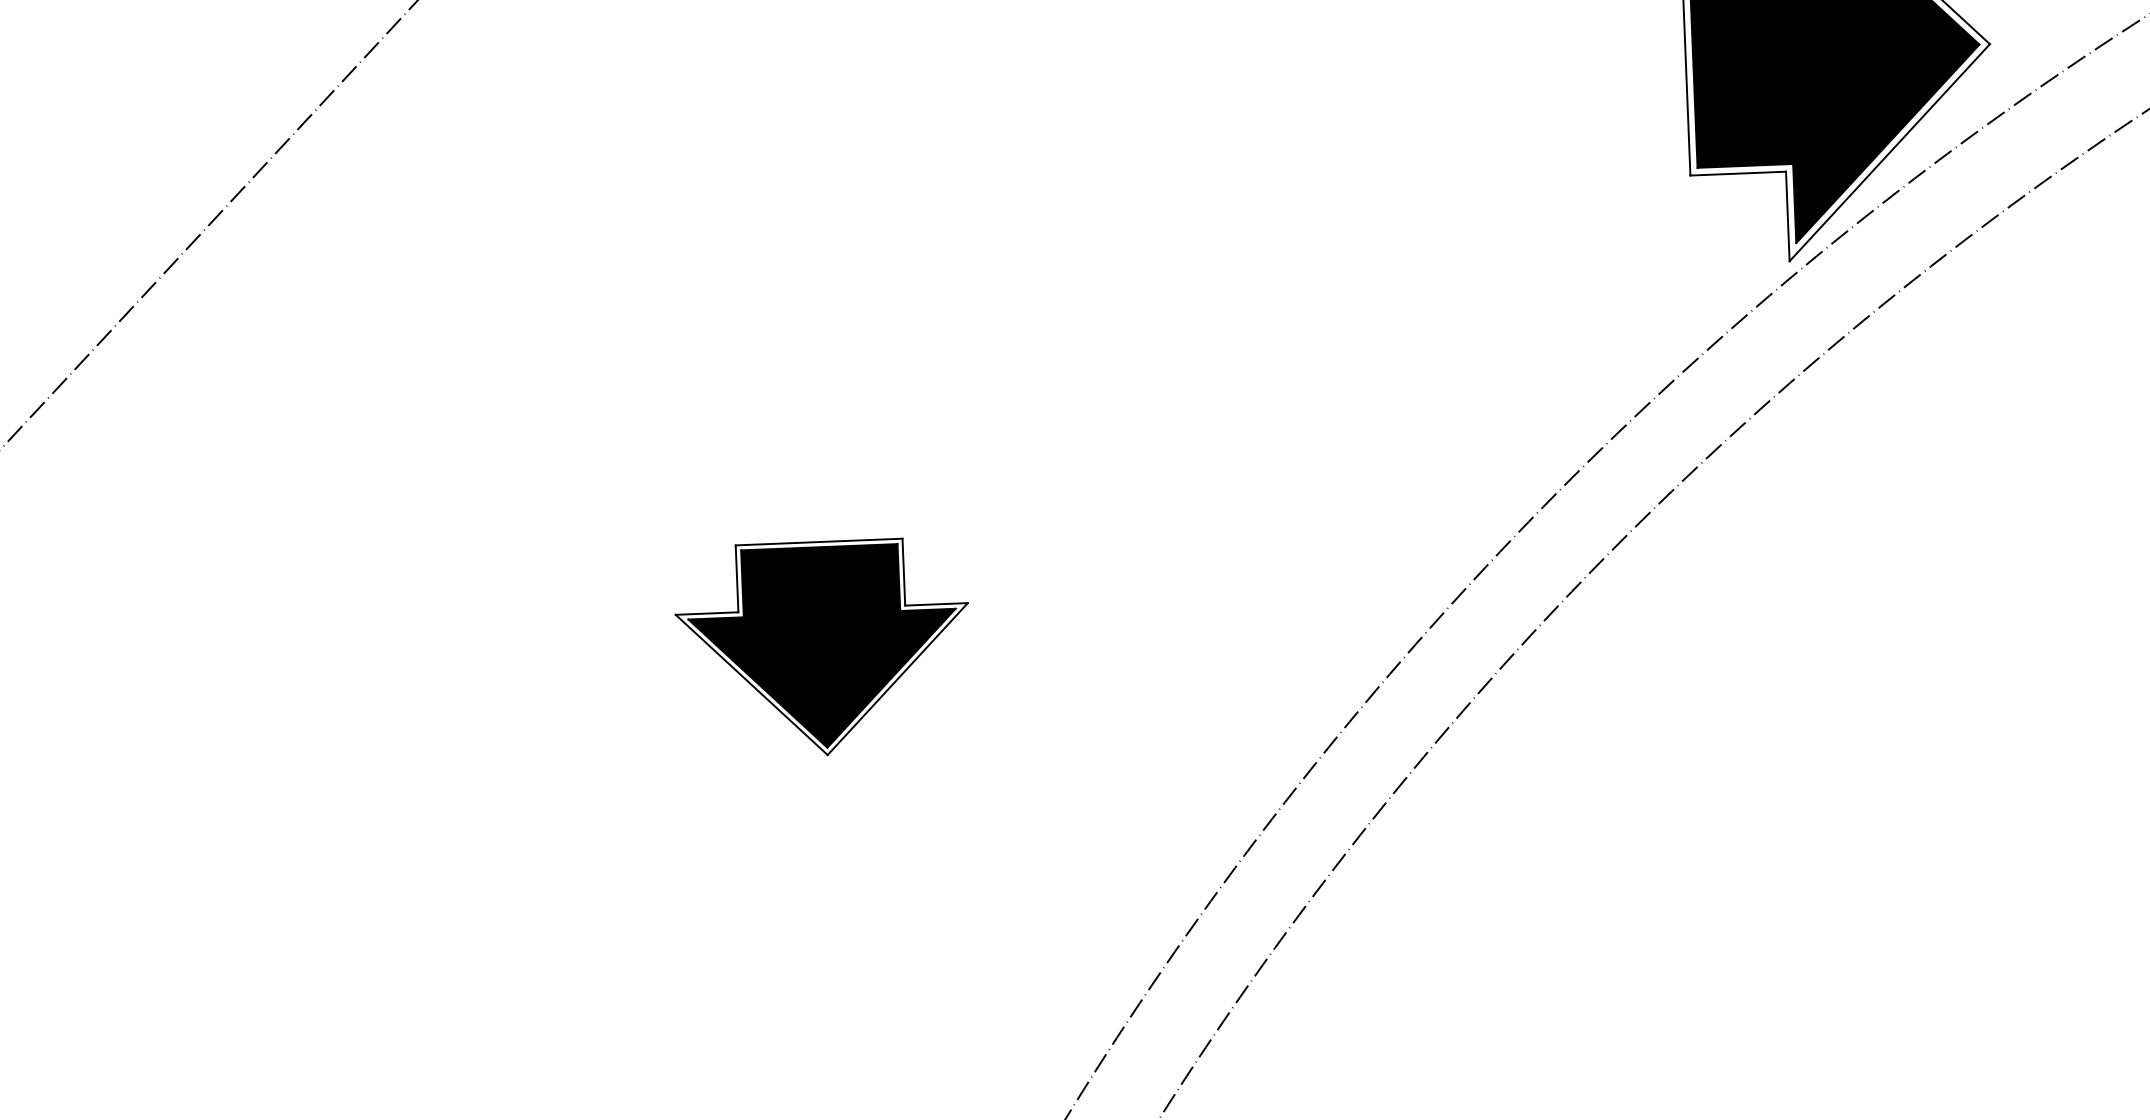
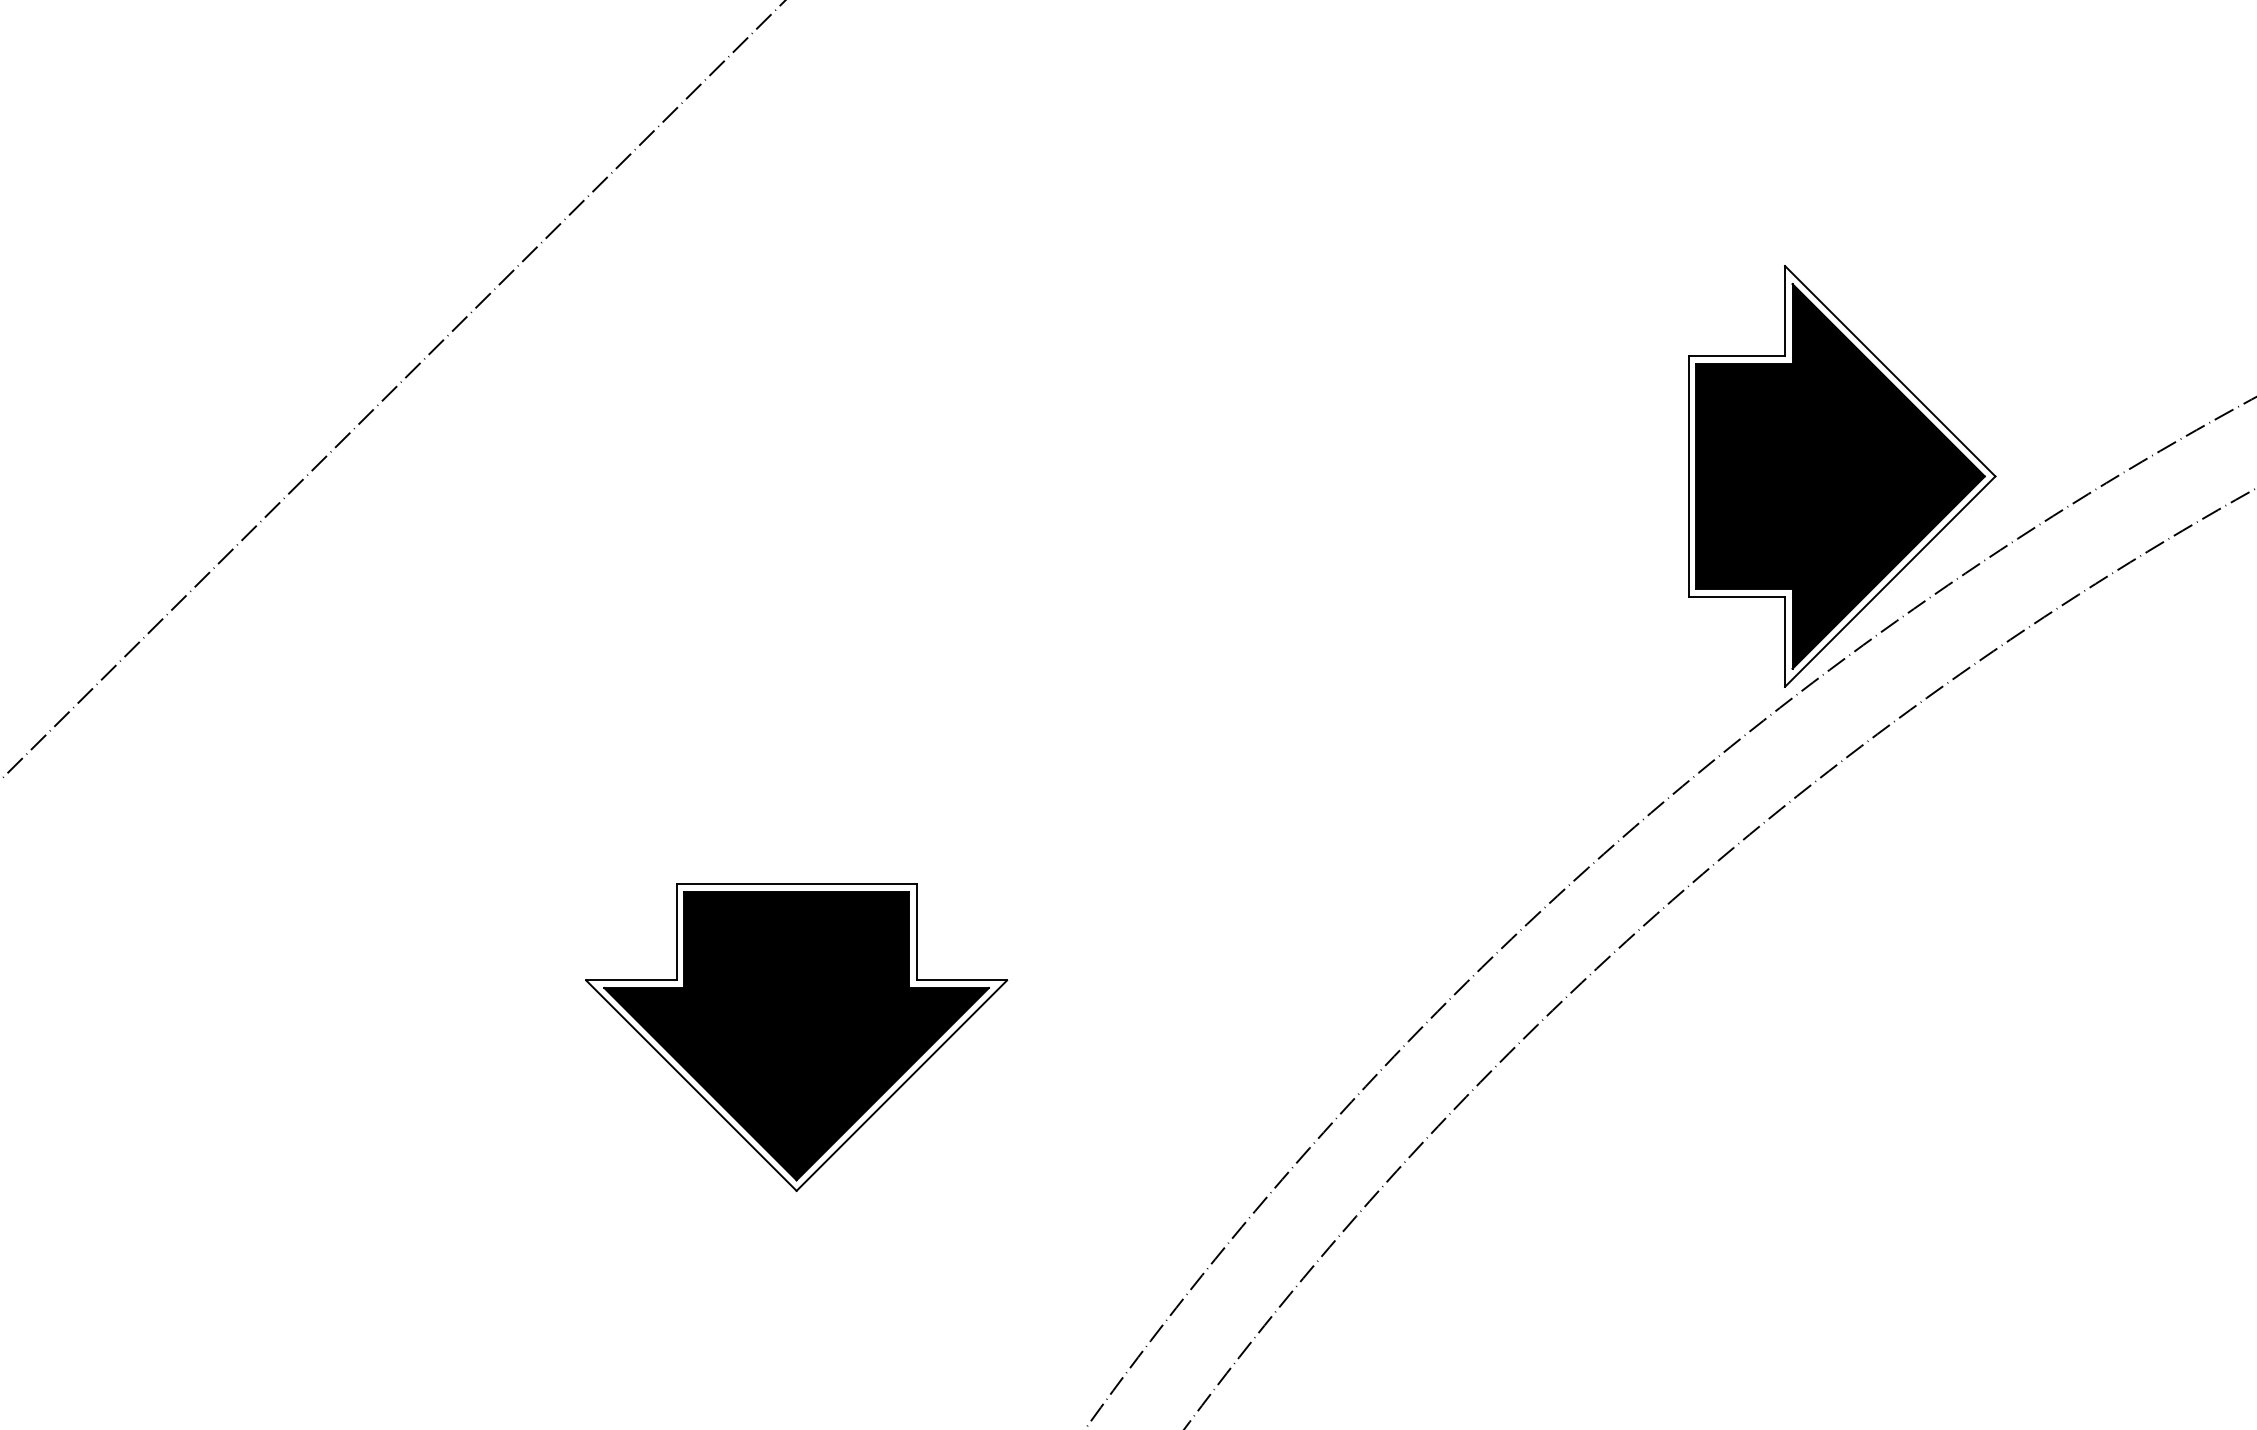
part: (823, 648) -> (796, 1037), size x1.43

